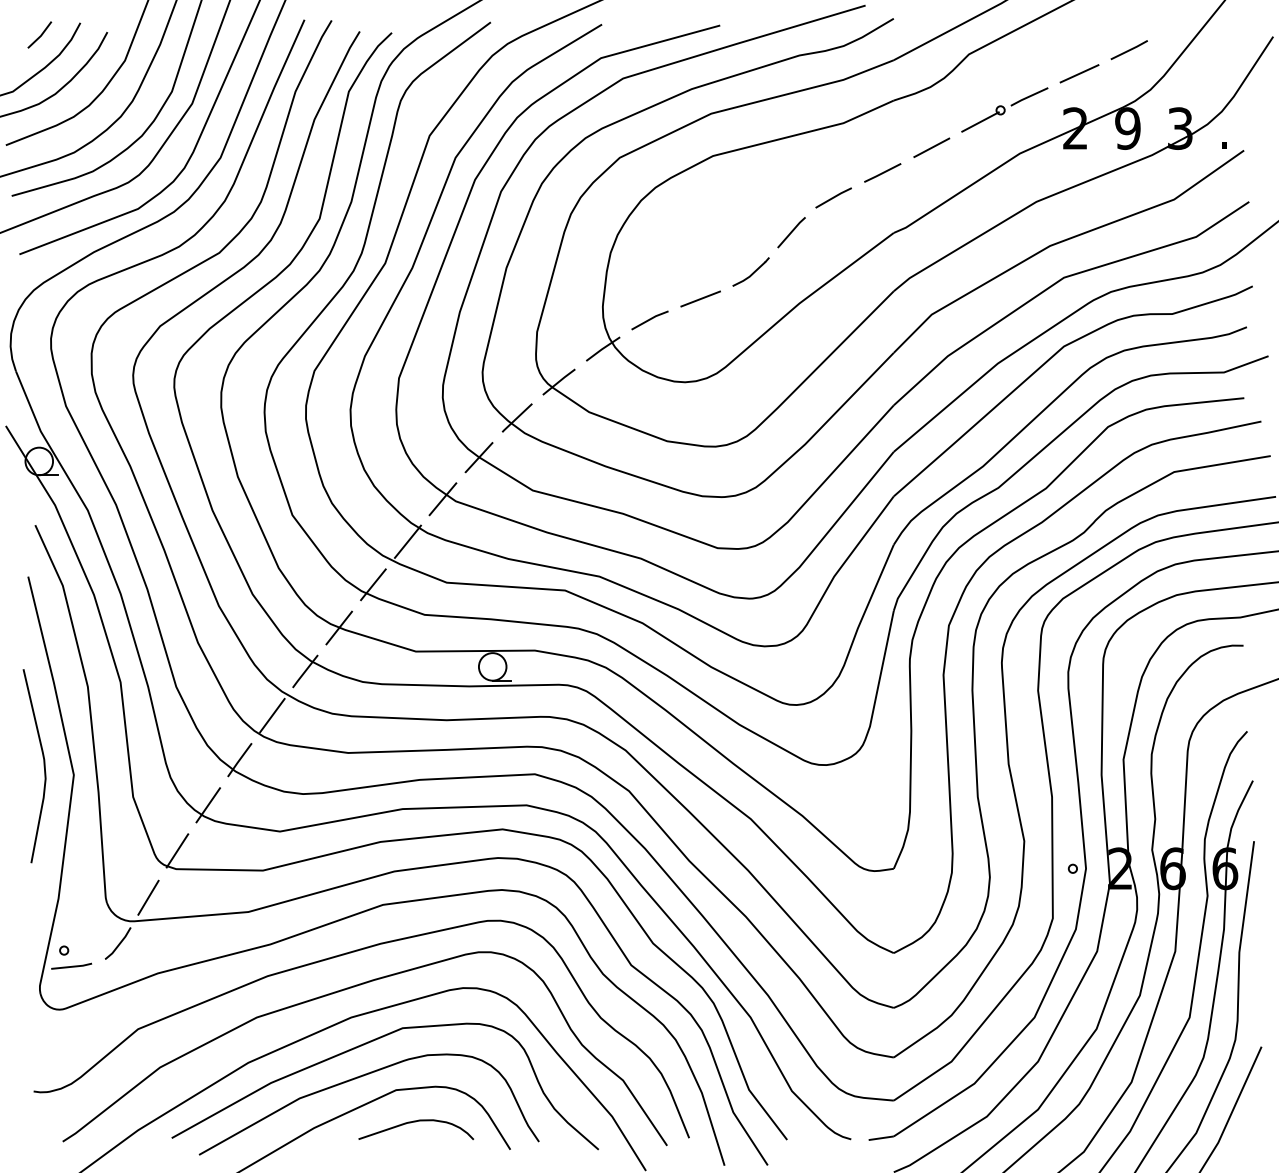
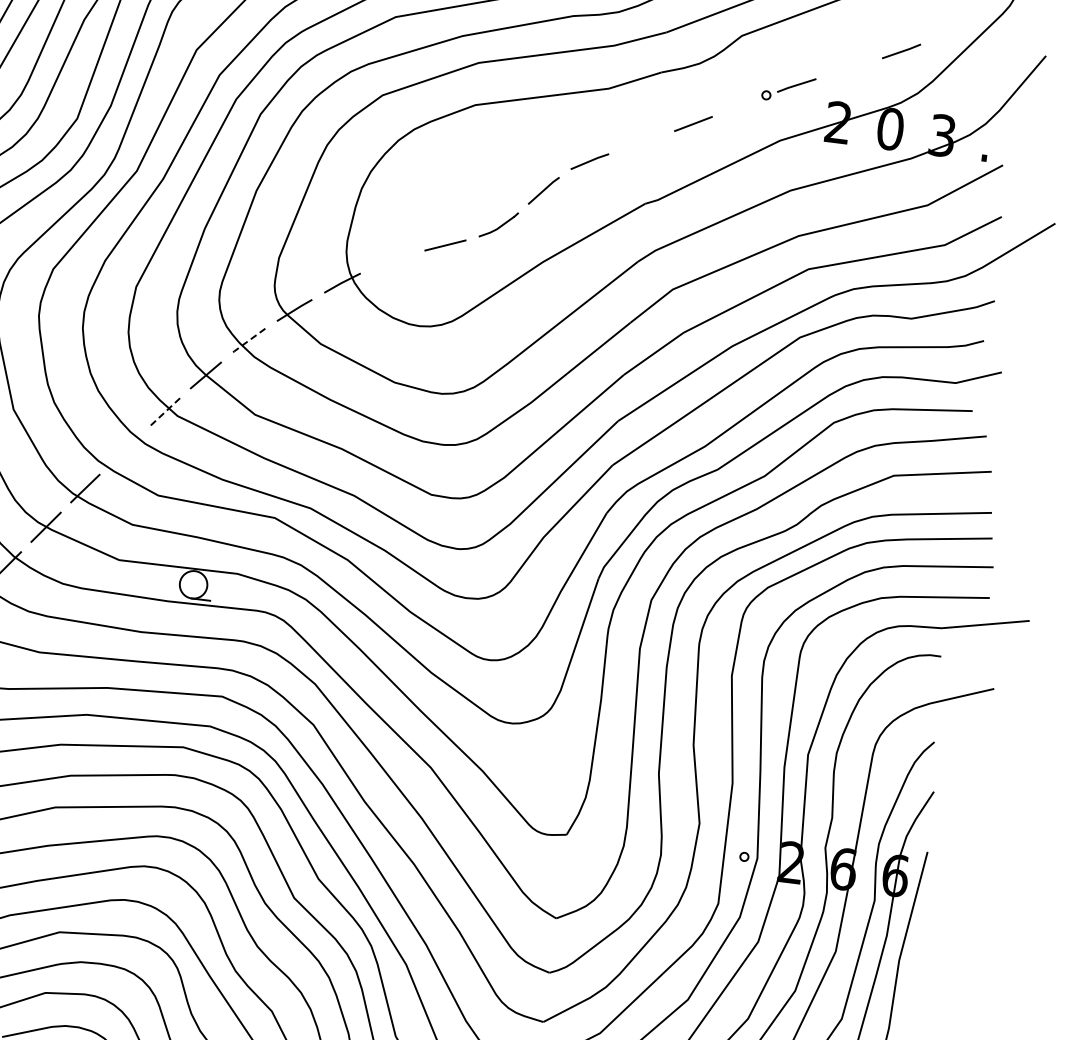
line: (1079, 73) -> (849, 68), removed
line: (980, 121) -> (745, 103), removed
text: (1127, 128) -> (890, 129), 9 -> 0
line: (882, 172) -> (641, 142), removed
line: (649, 320) -> (391, 260), removed
line: (516, 418) -> (247, 341), solid -> dashed
line: (442, 499) -> (164, 412), solid -> dashed
line: (407, 541) -> (124, 449), removed

